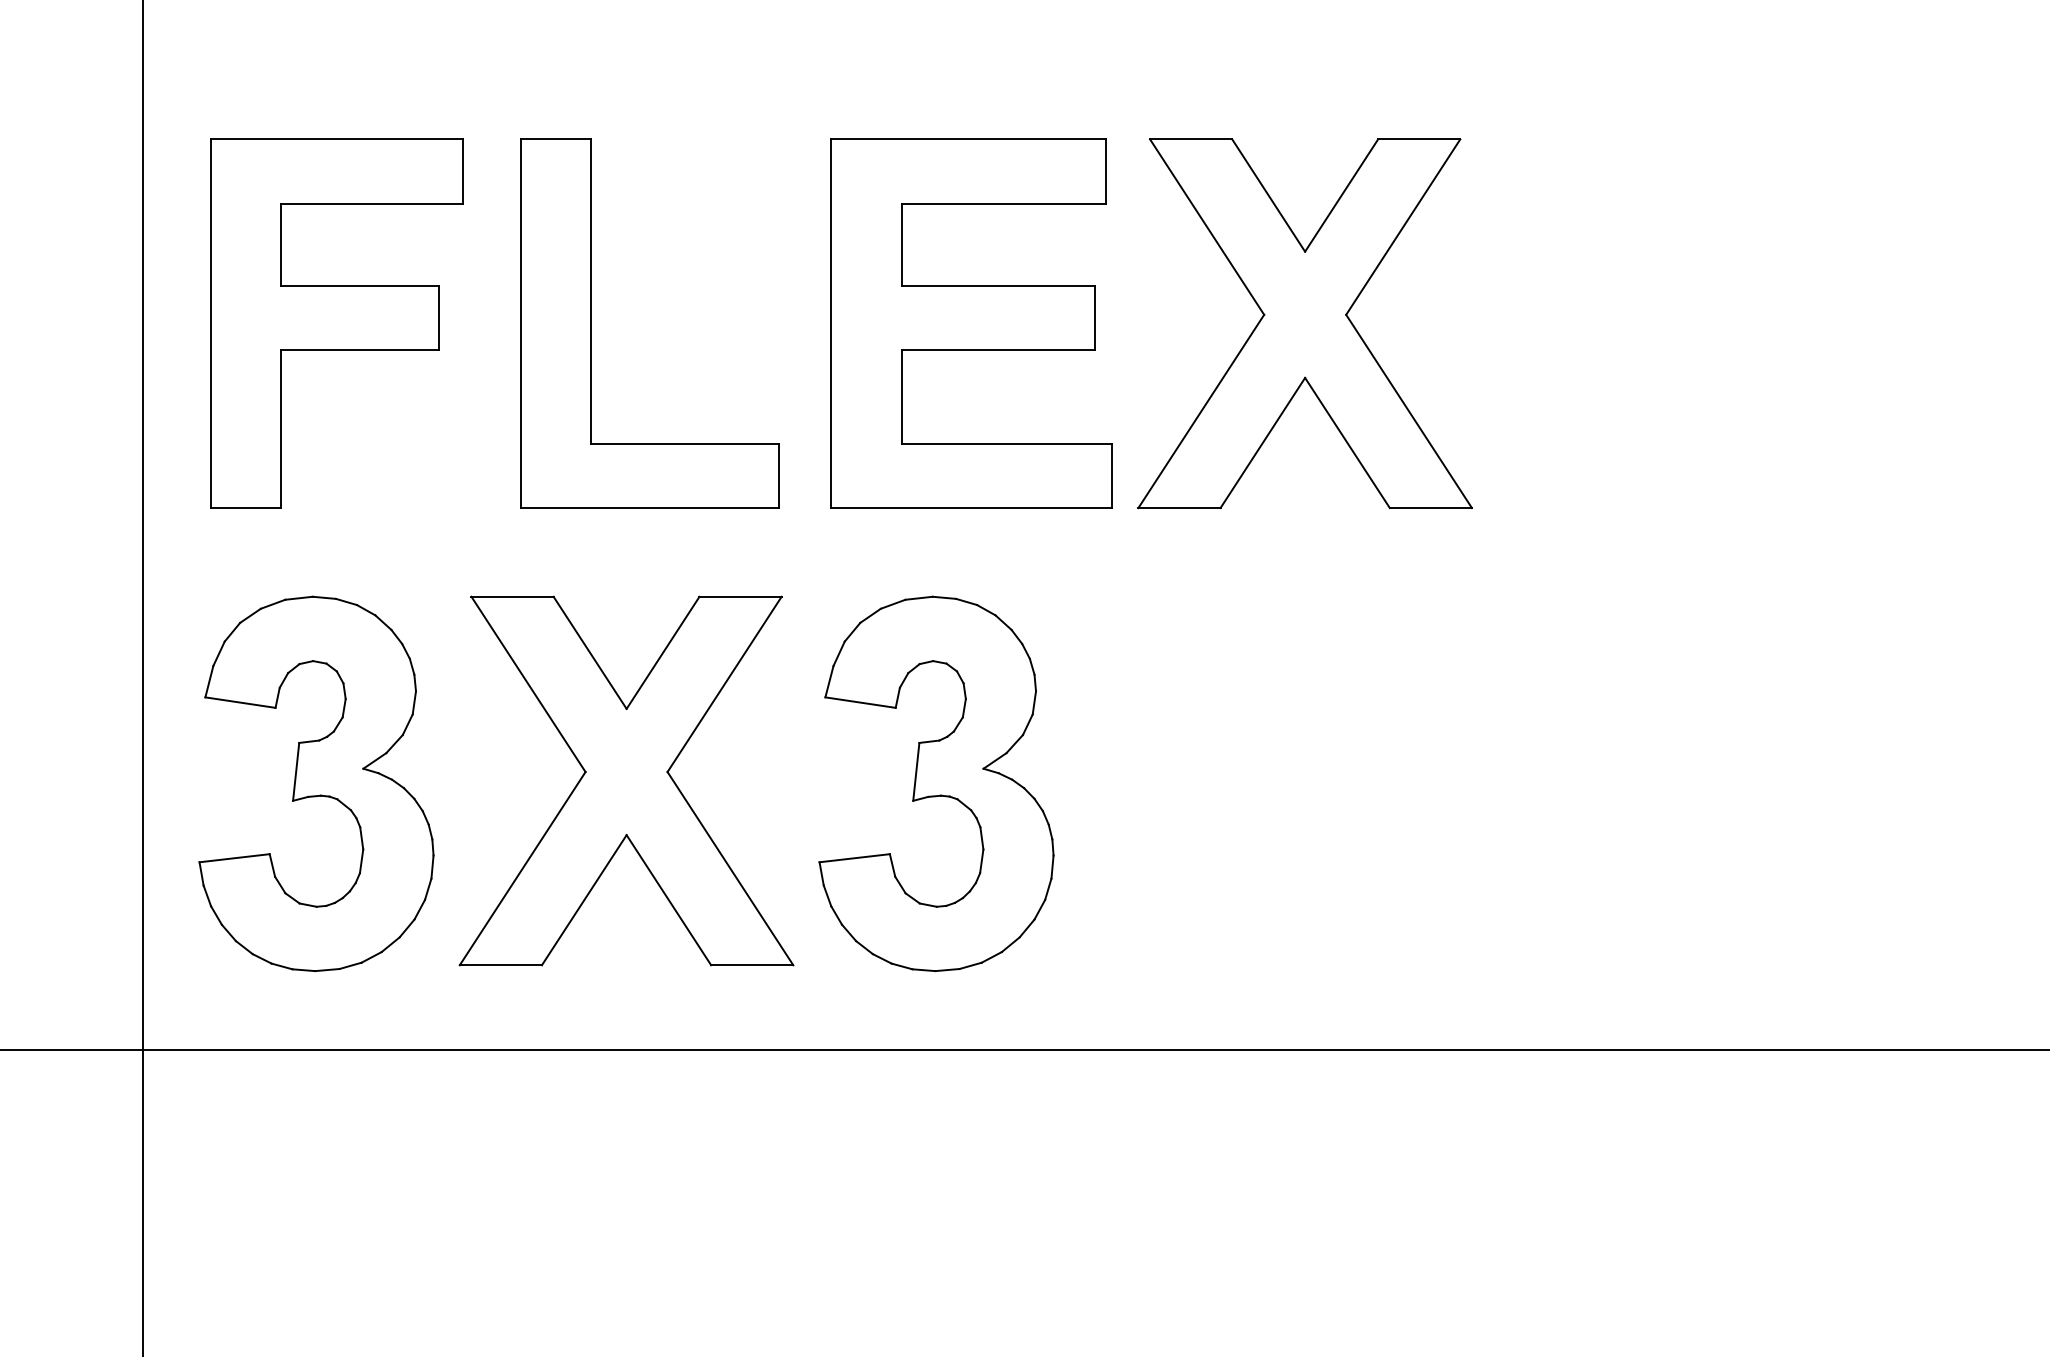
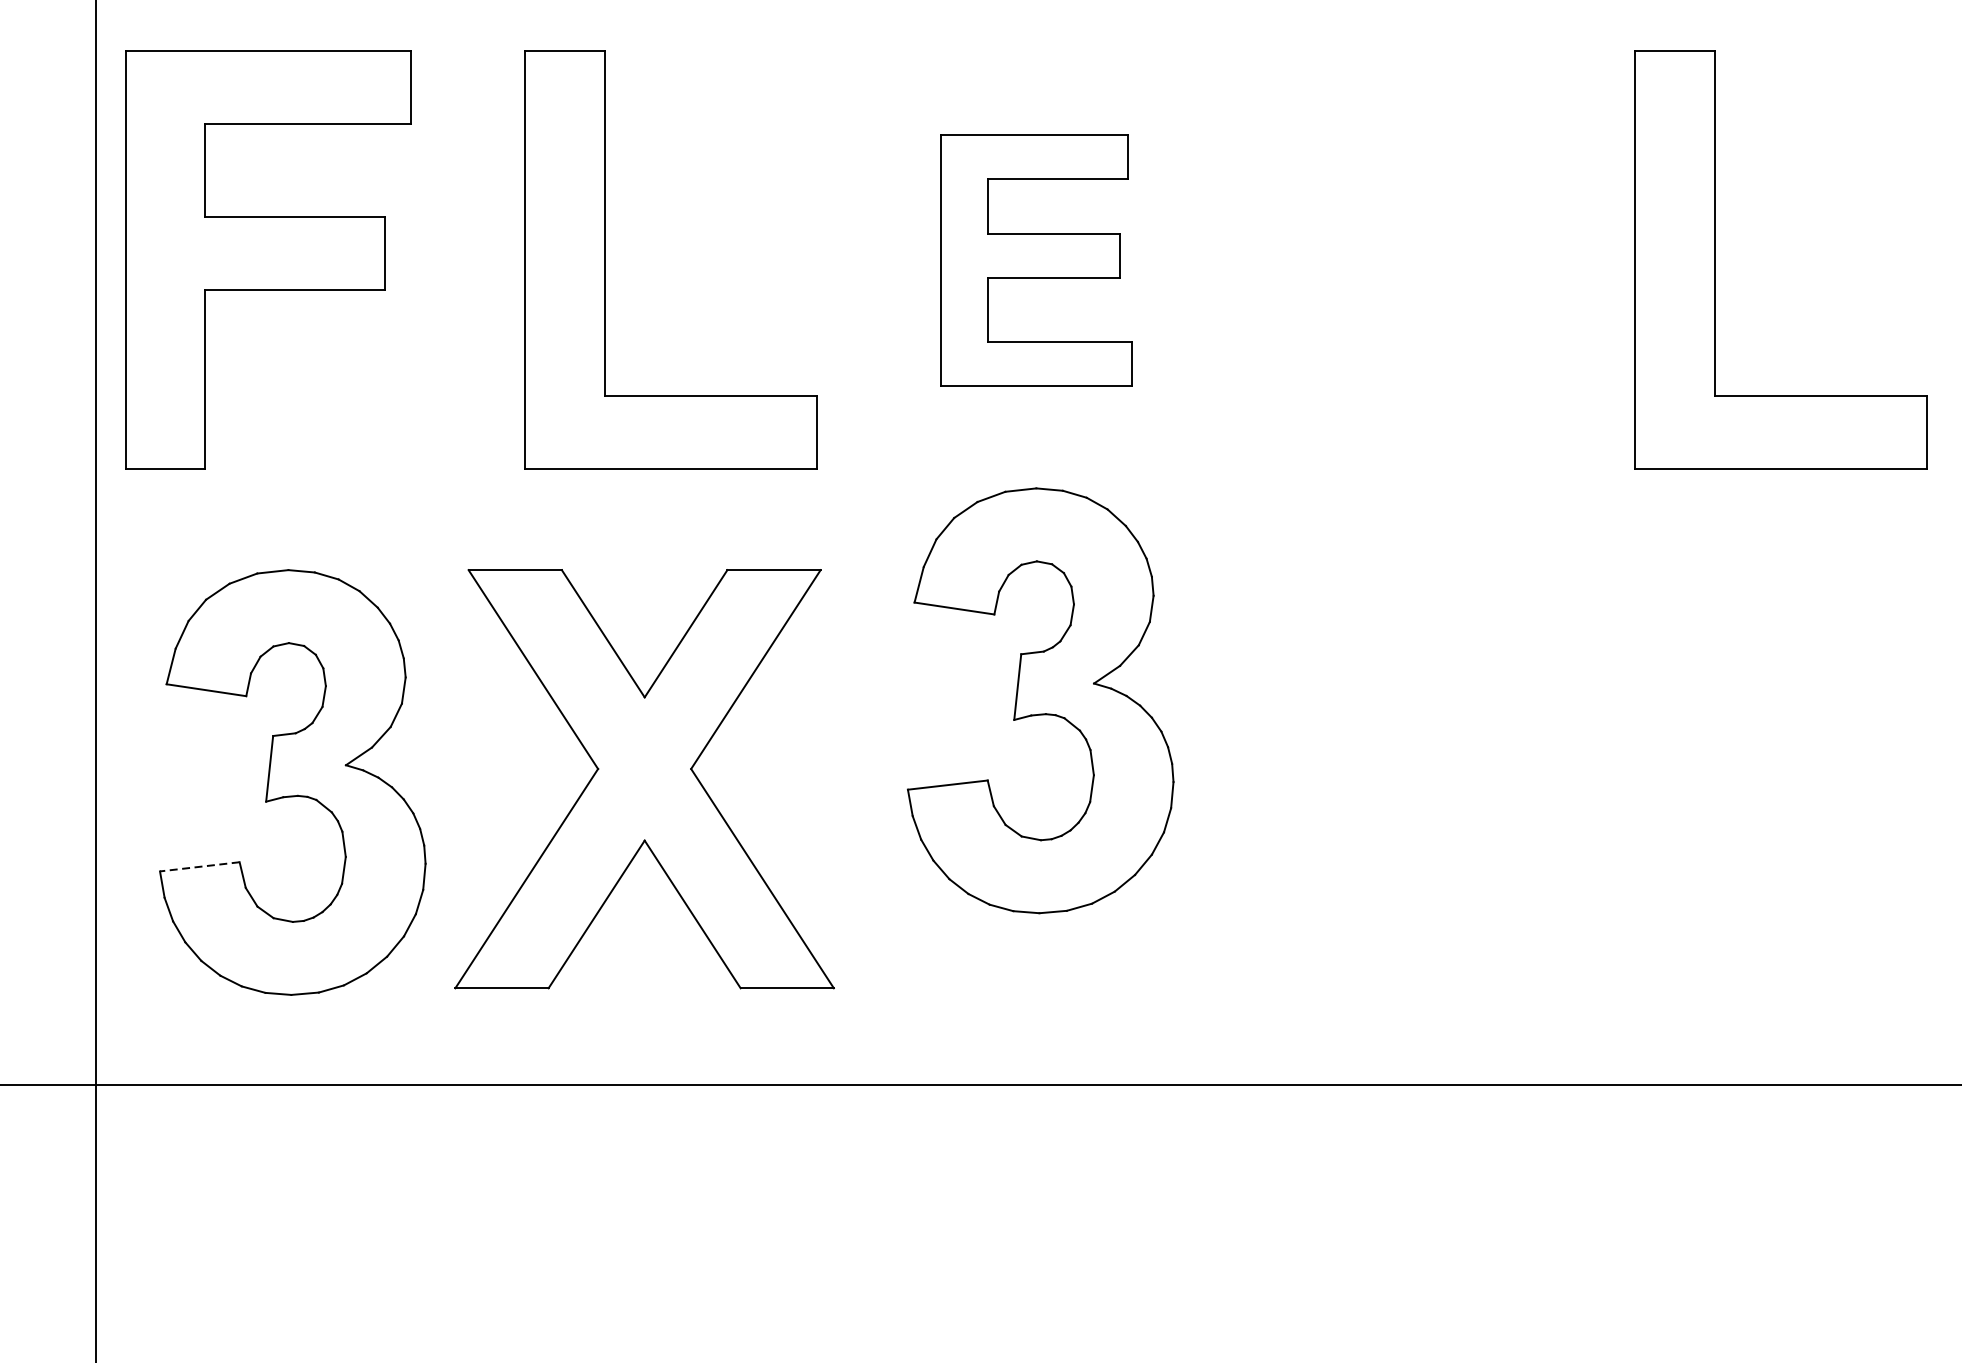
part: (336, 323) -> (267, 259), moved
part: (971, 323) -> (1036, 259), size x0.6
part: (1304, 323) -> (1414, 259), removed
part: (1569, 323) -> (1714, 259), added
part: (936, 783) -> (1040, 700), moved
line: (234, 858) -> (199, 867), solid -> dashed

